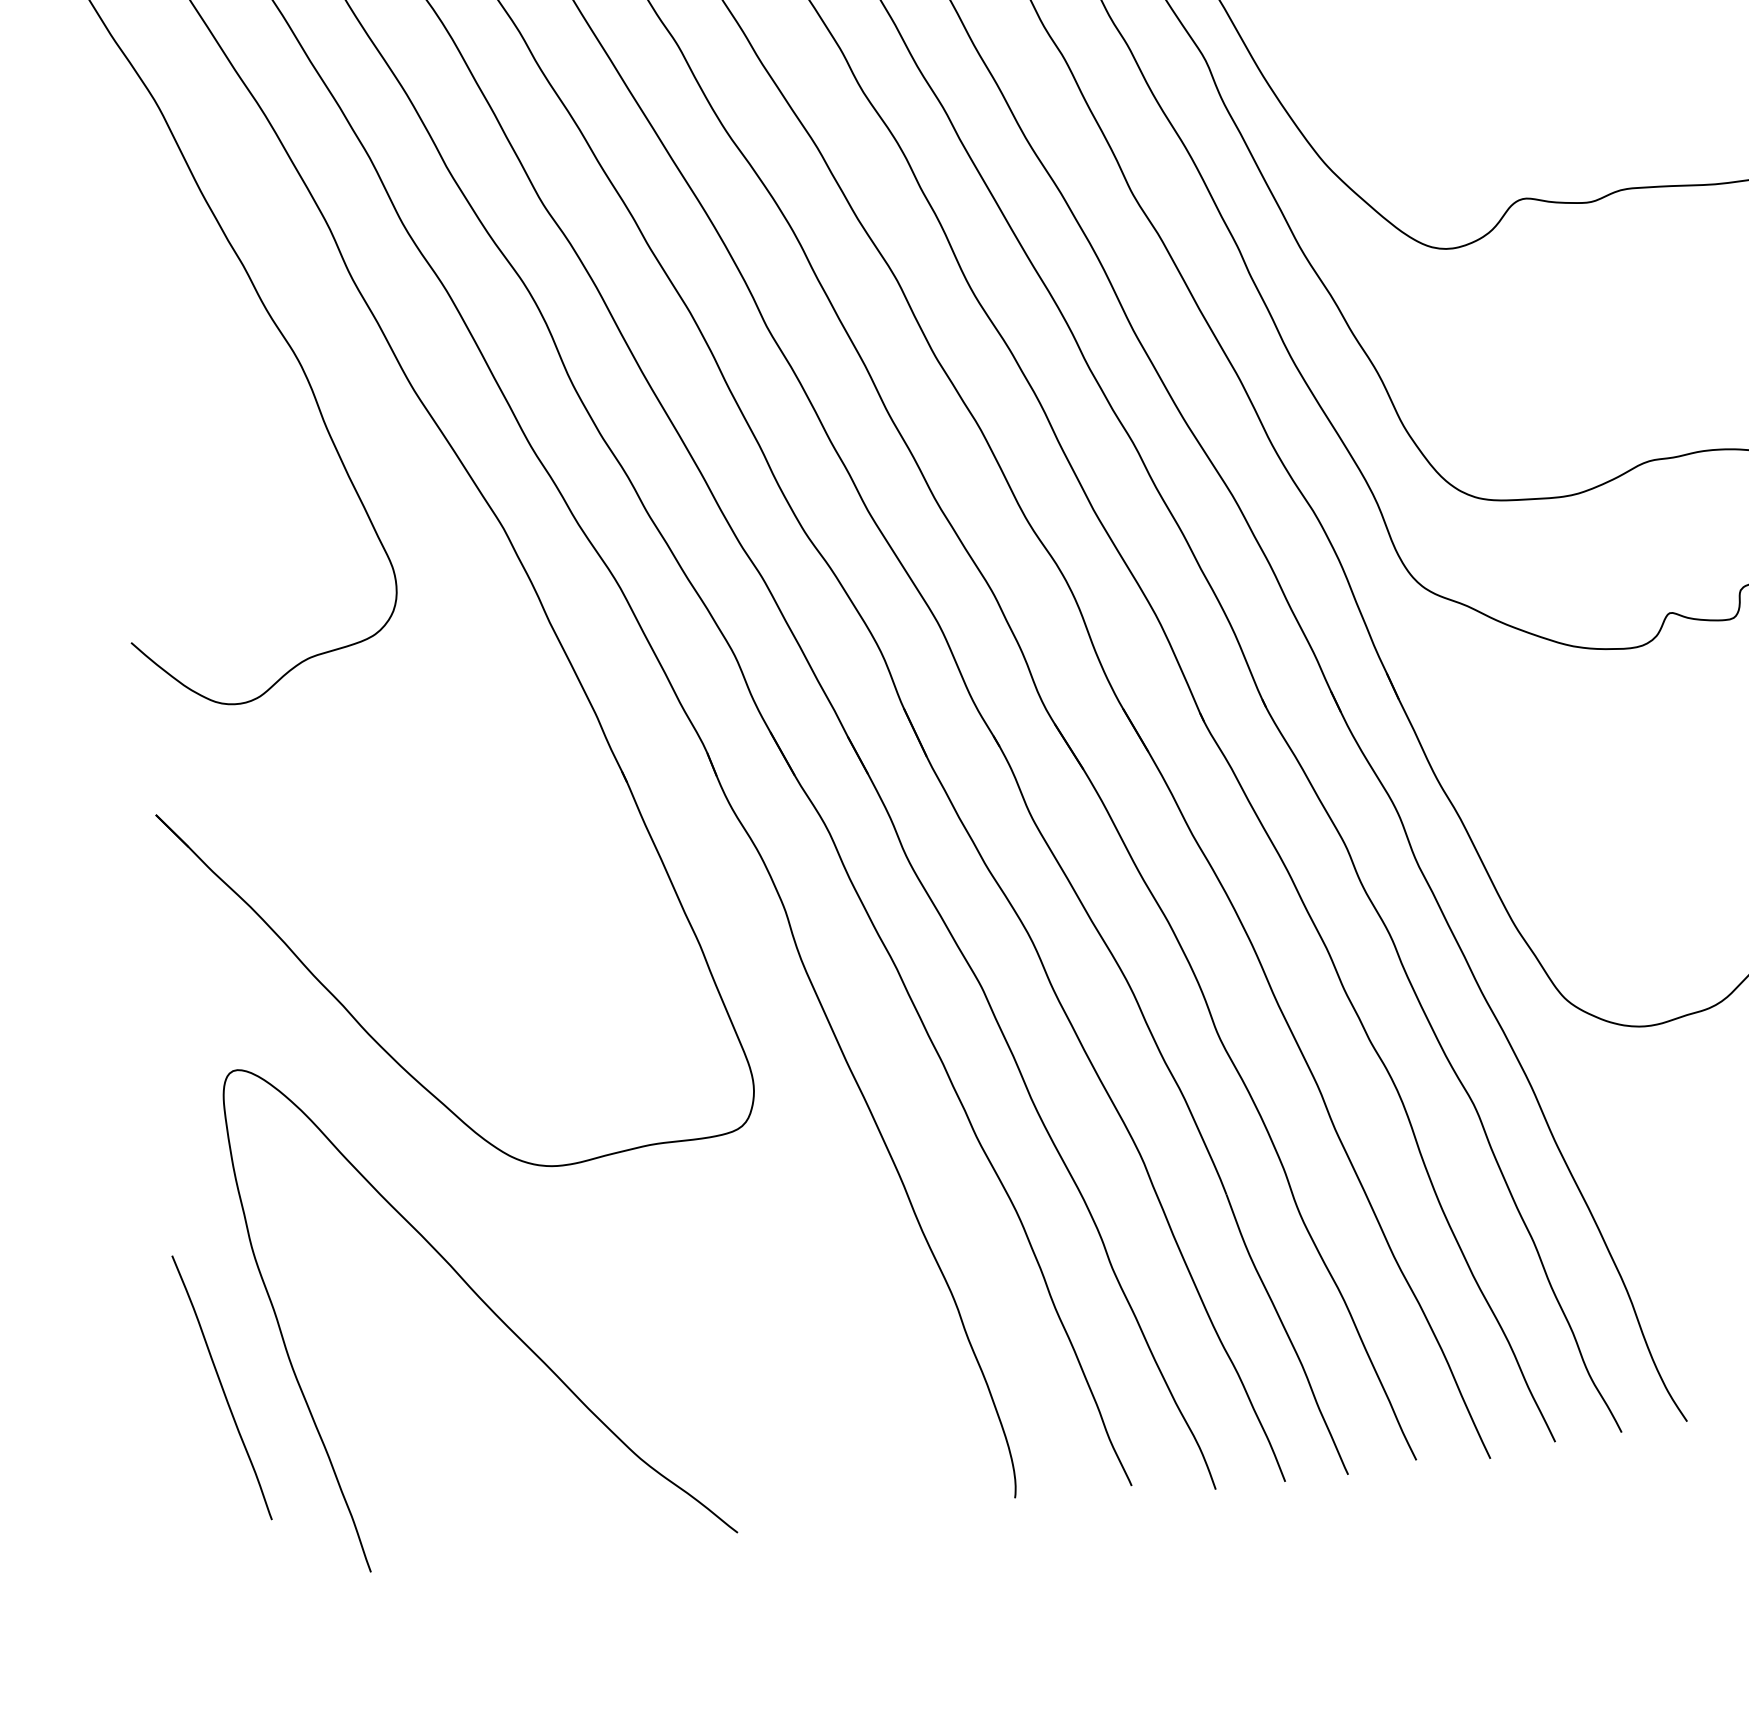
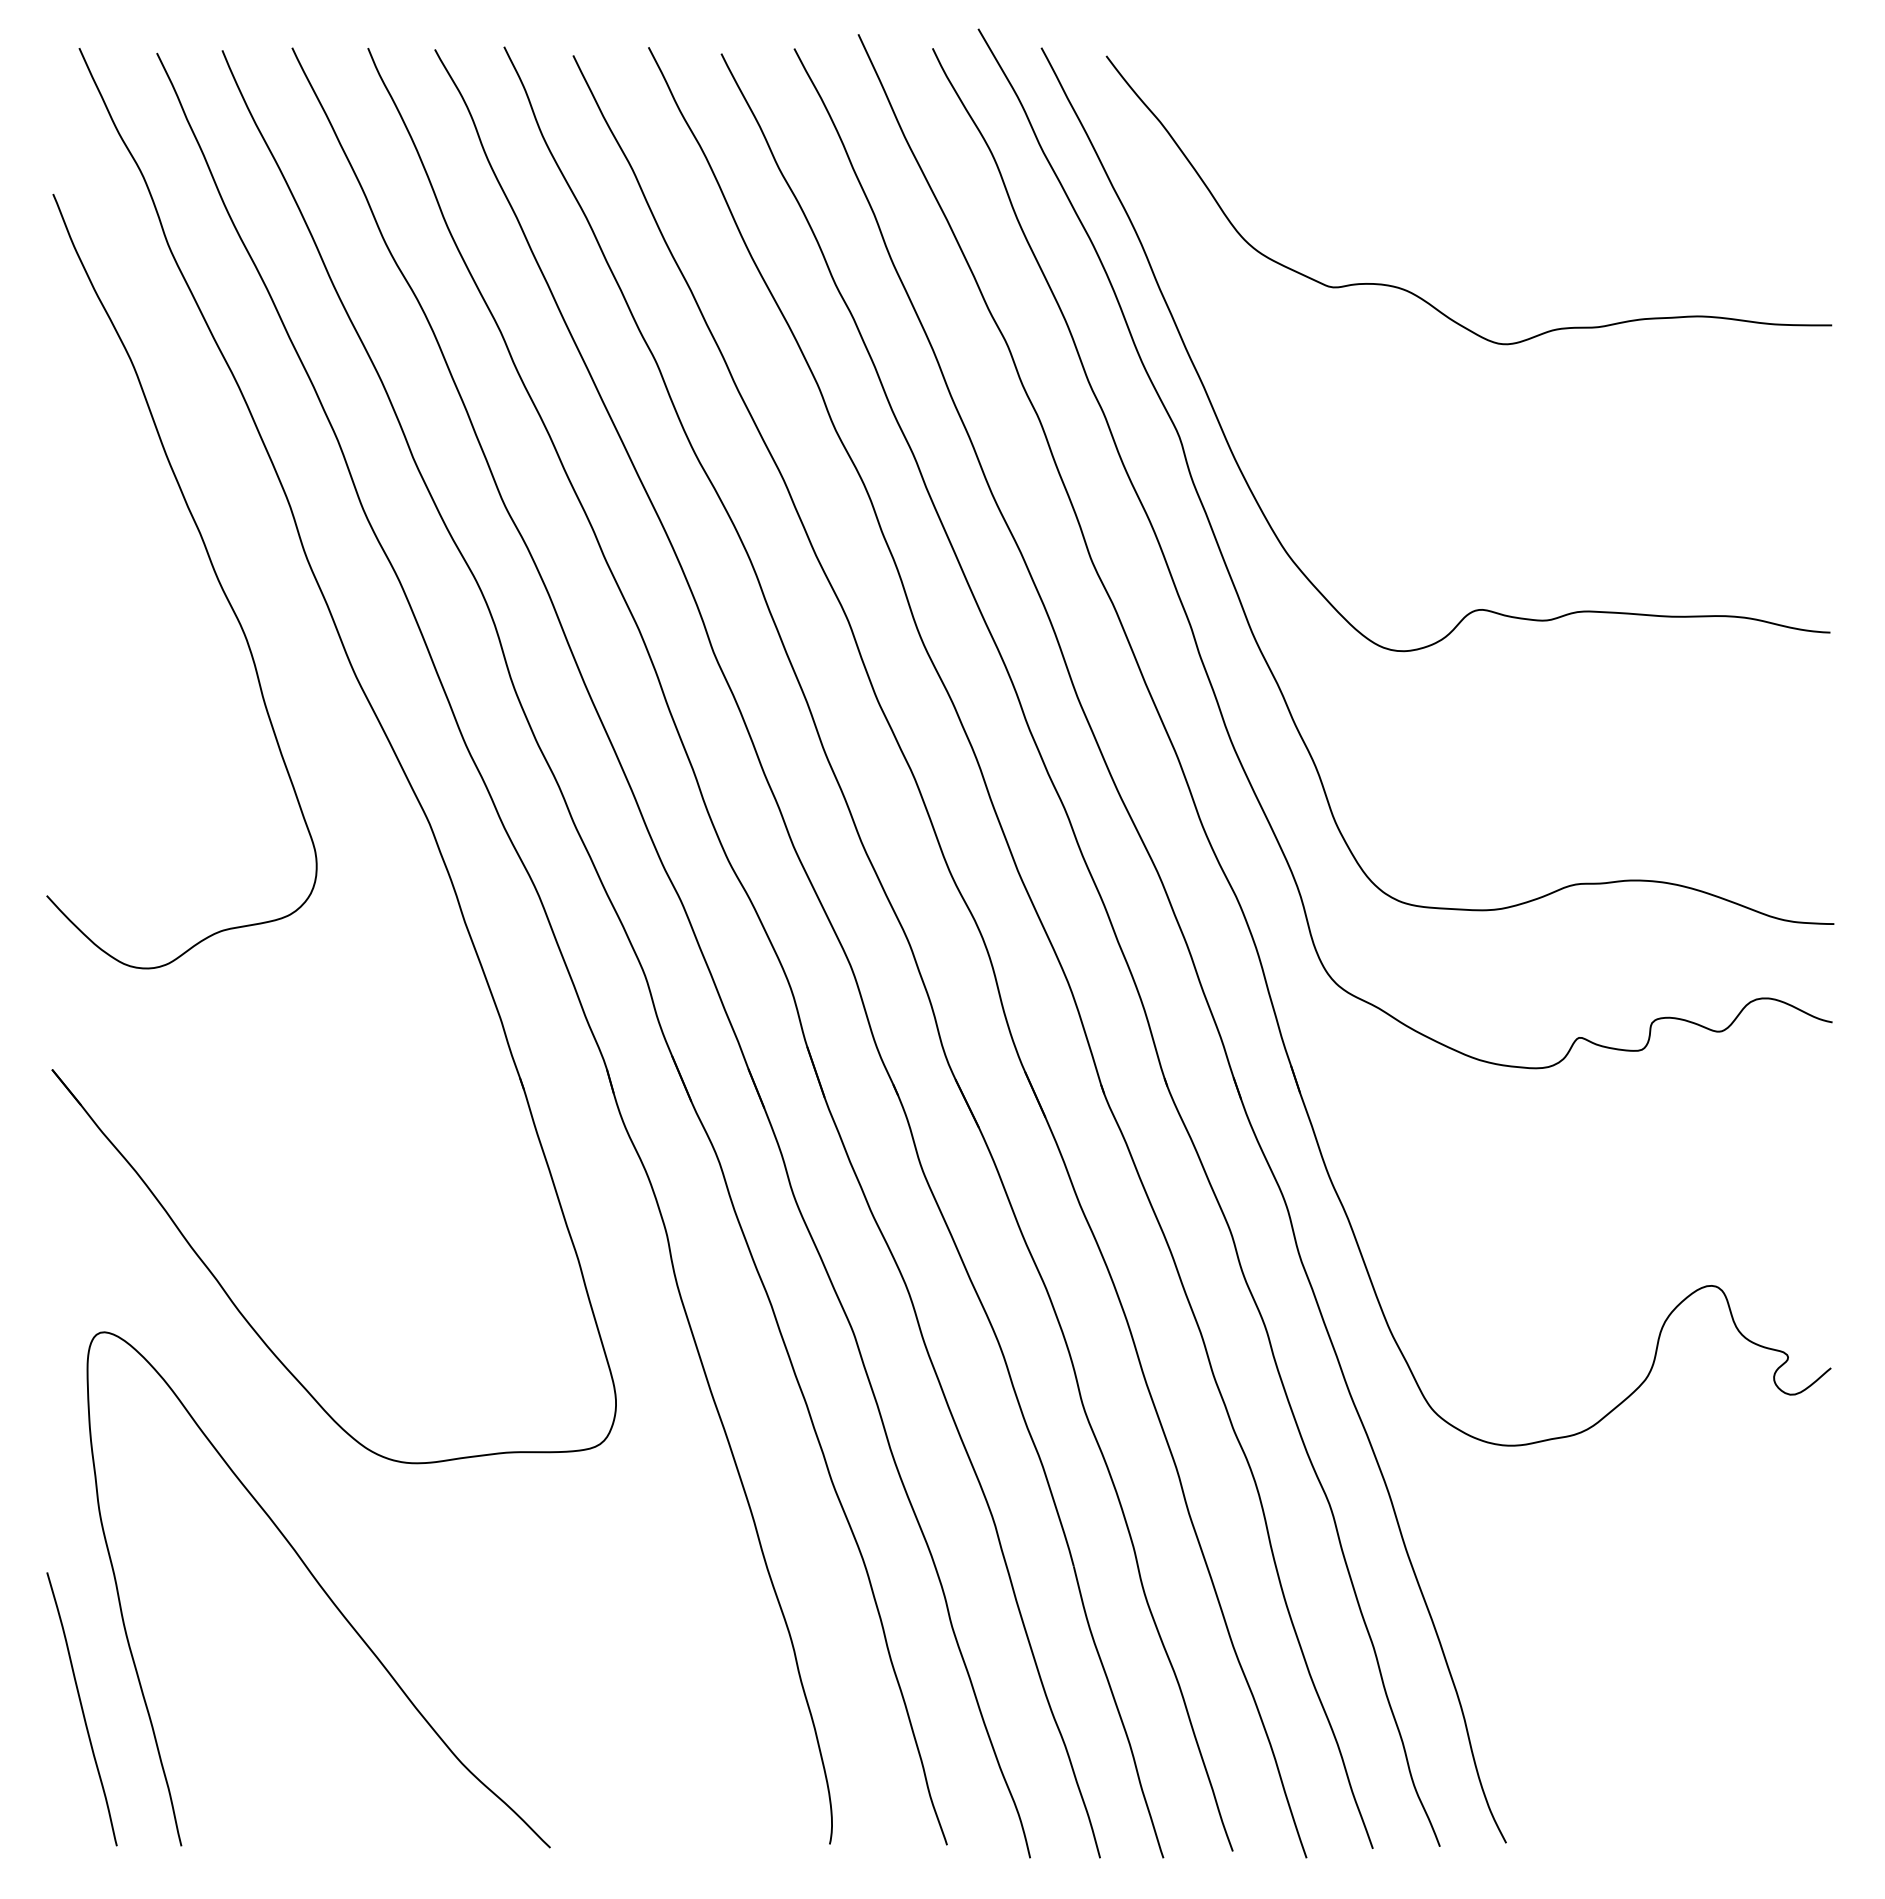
curve: (221, 1388) -> (81, 1709), moved

